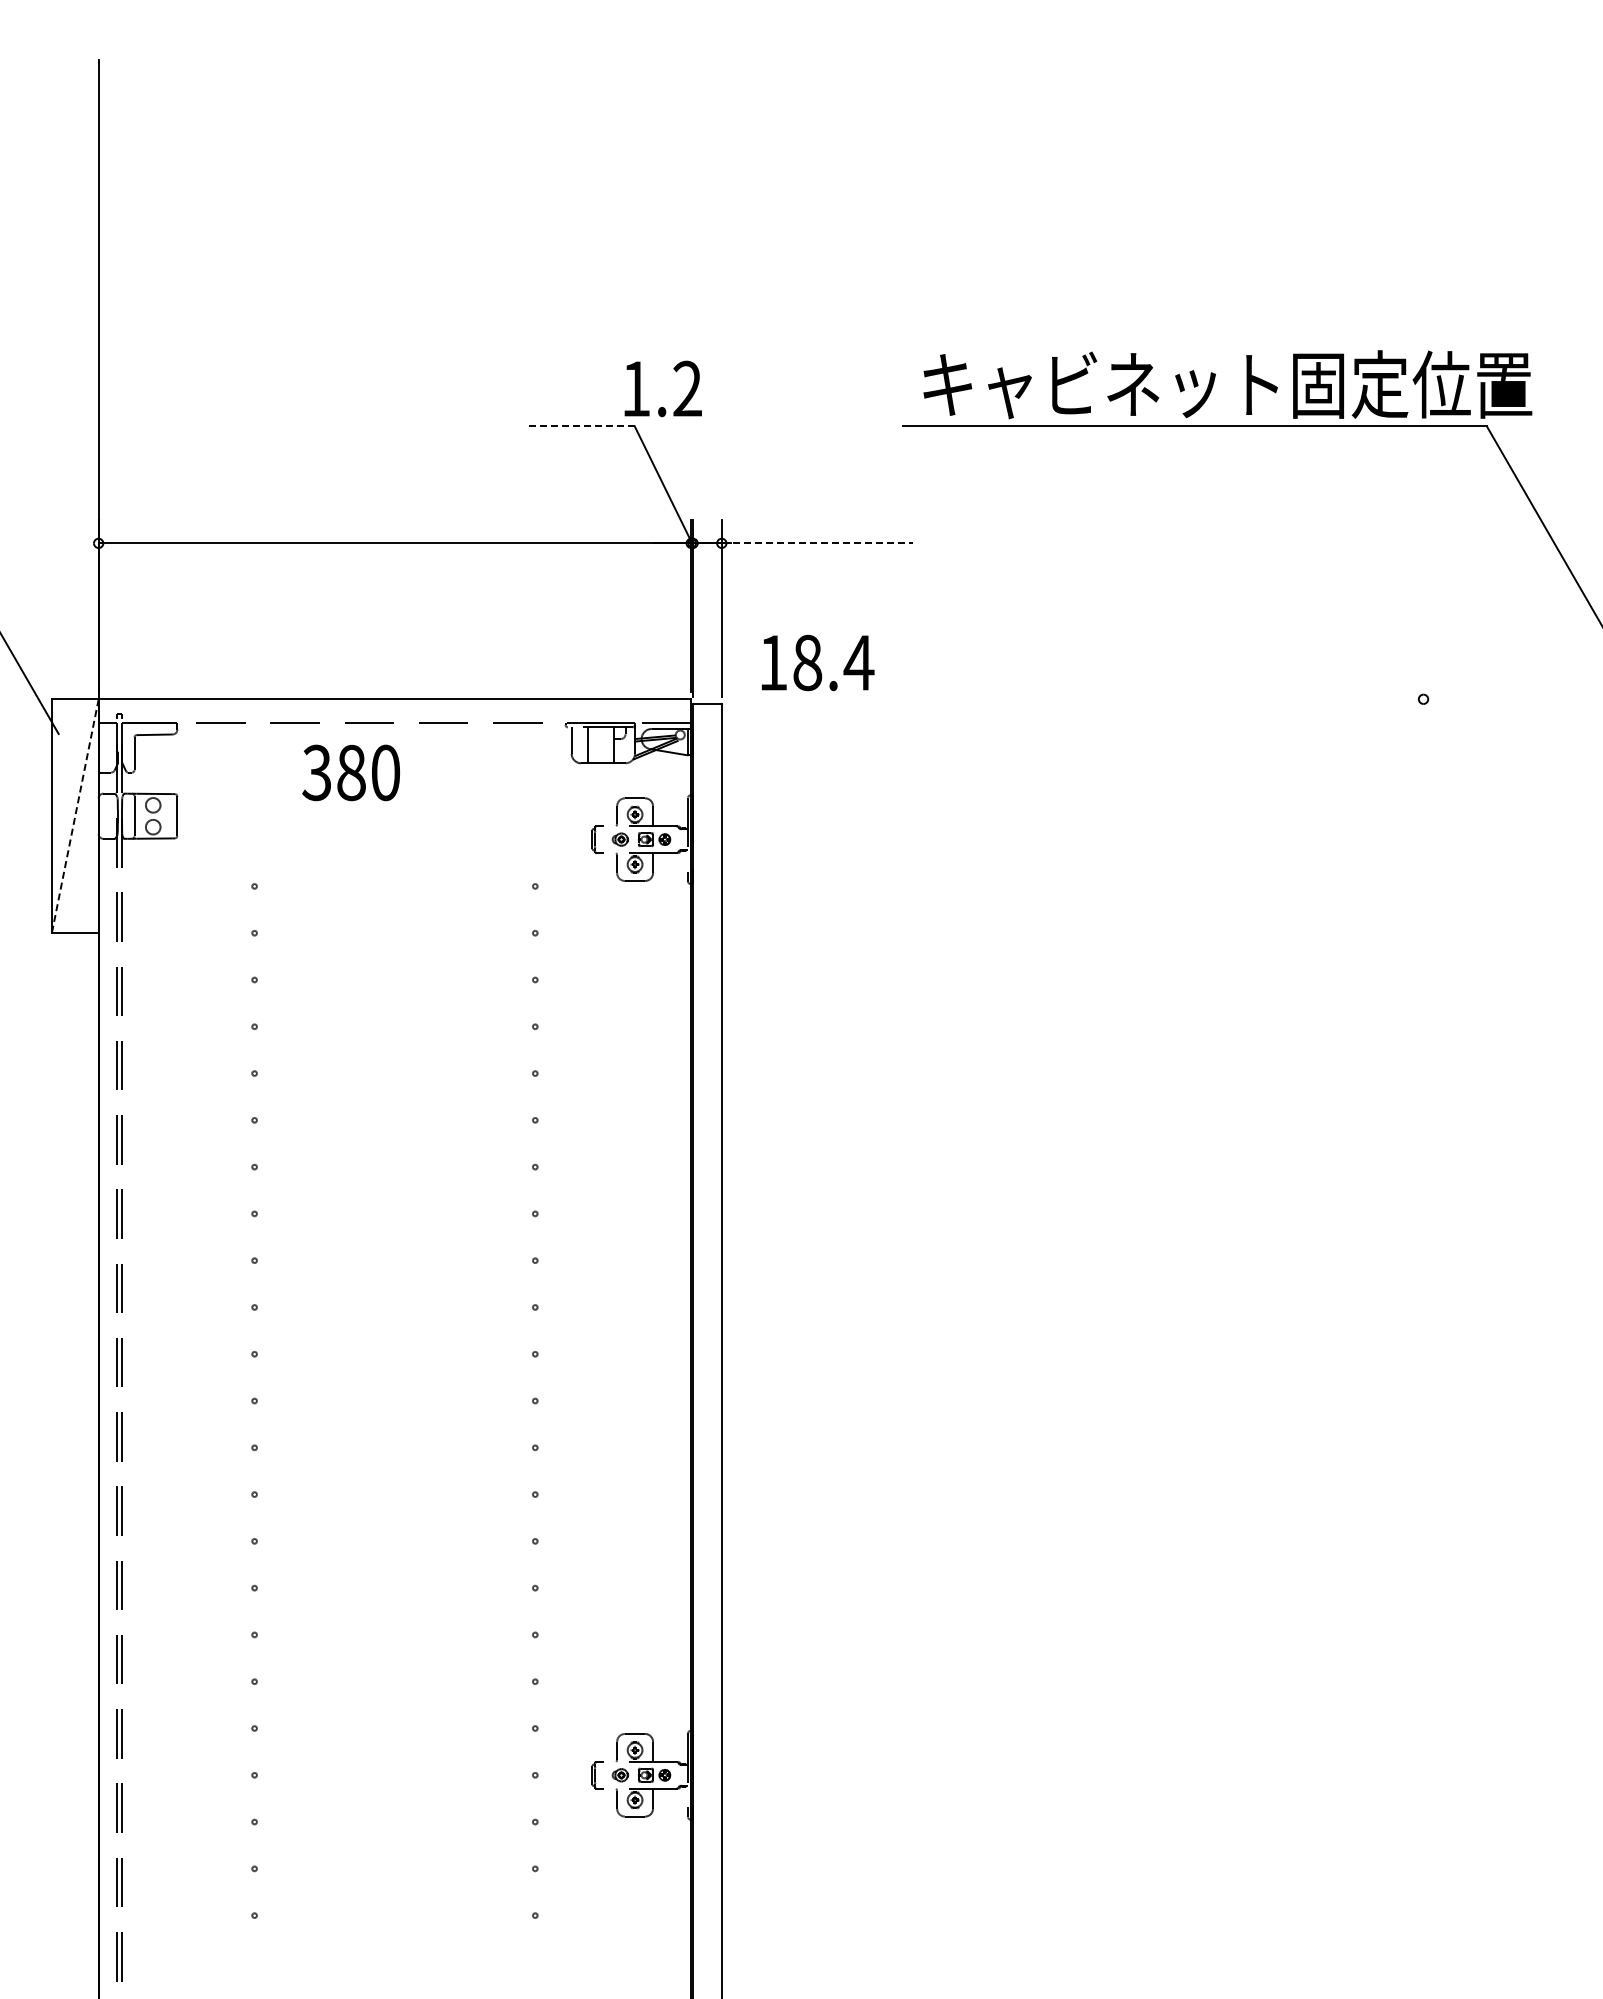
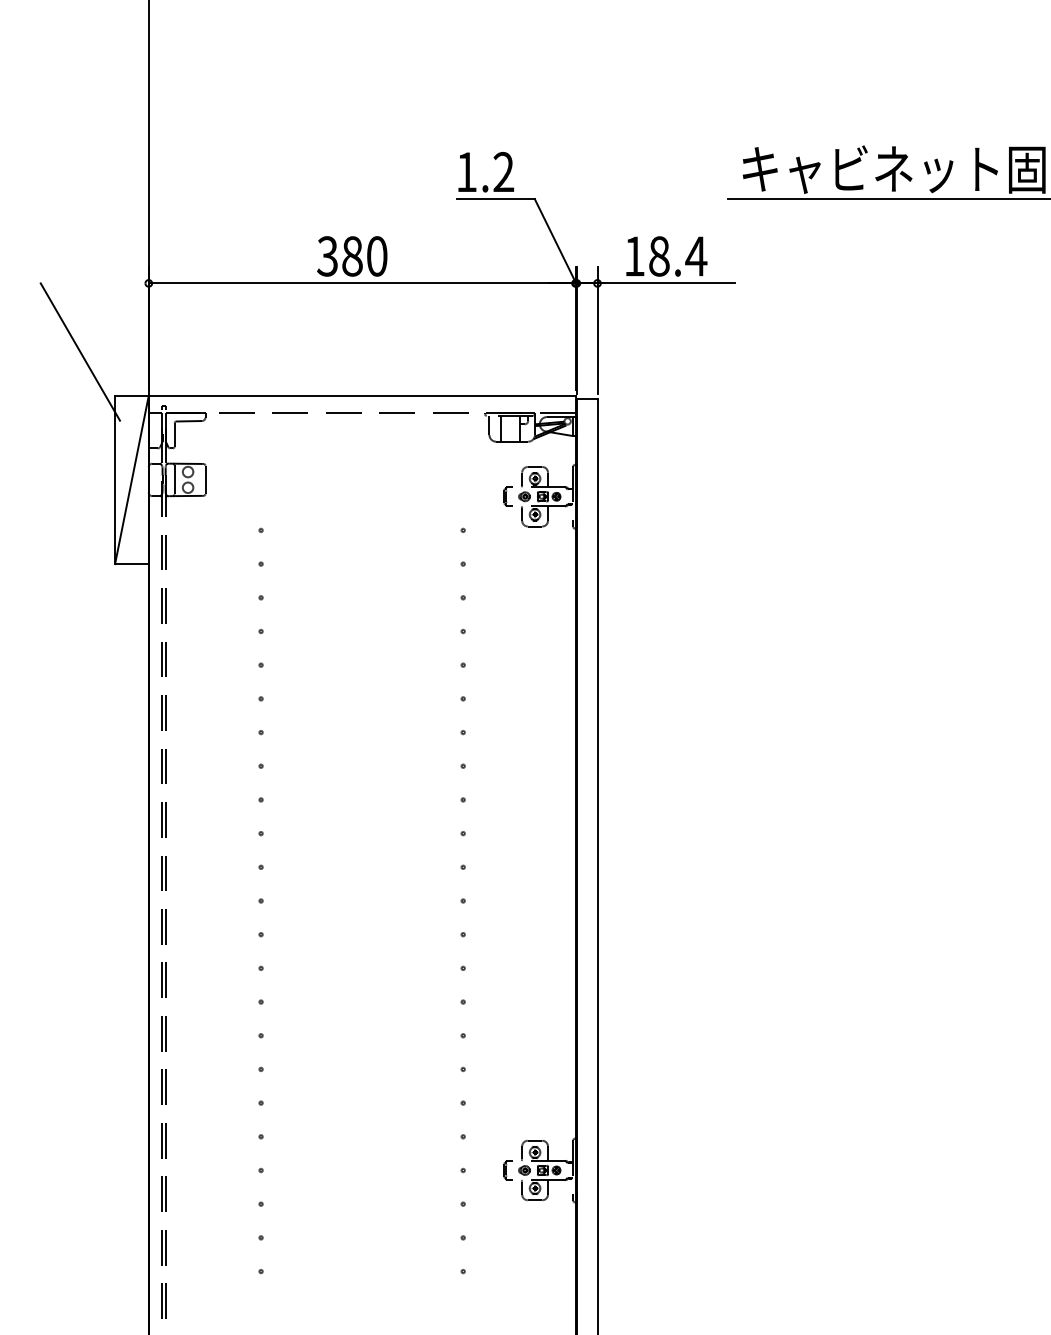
text: (662, 388) -> (485, 171), moved
line: (579, 426) -> (495, 199), dashed -> solid
line: (817, 543) -> (666, 283), dashed -> solid
text: (817, 662) -> (666, 256), moved
text: (350, 772) -> (351, 256), moved
line: (75, 816) -> (132, 480), dashed -> solid

